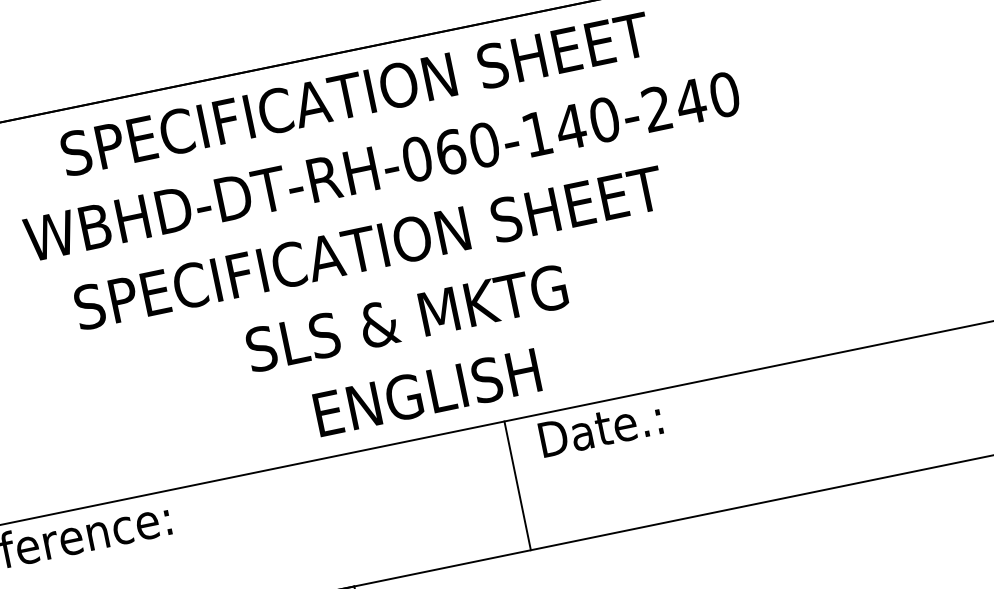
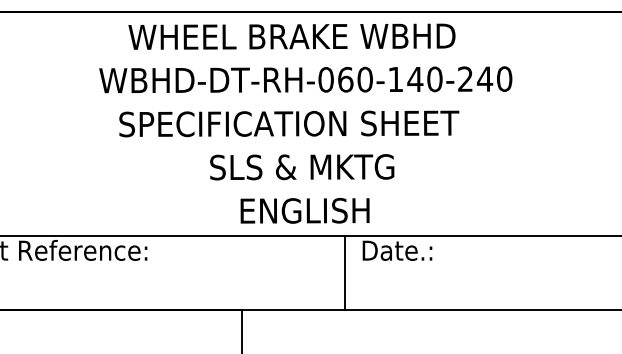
text: (354, 94) -> (298, 36), SPECIFICATION SHEET -> WHEEL BRAKE WBHD

